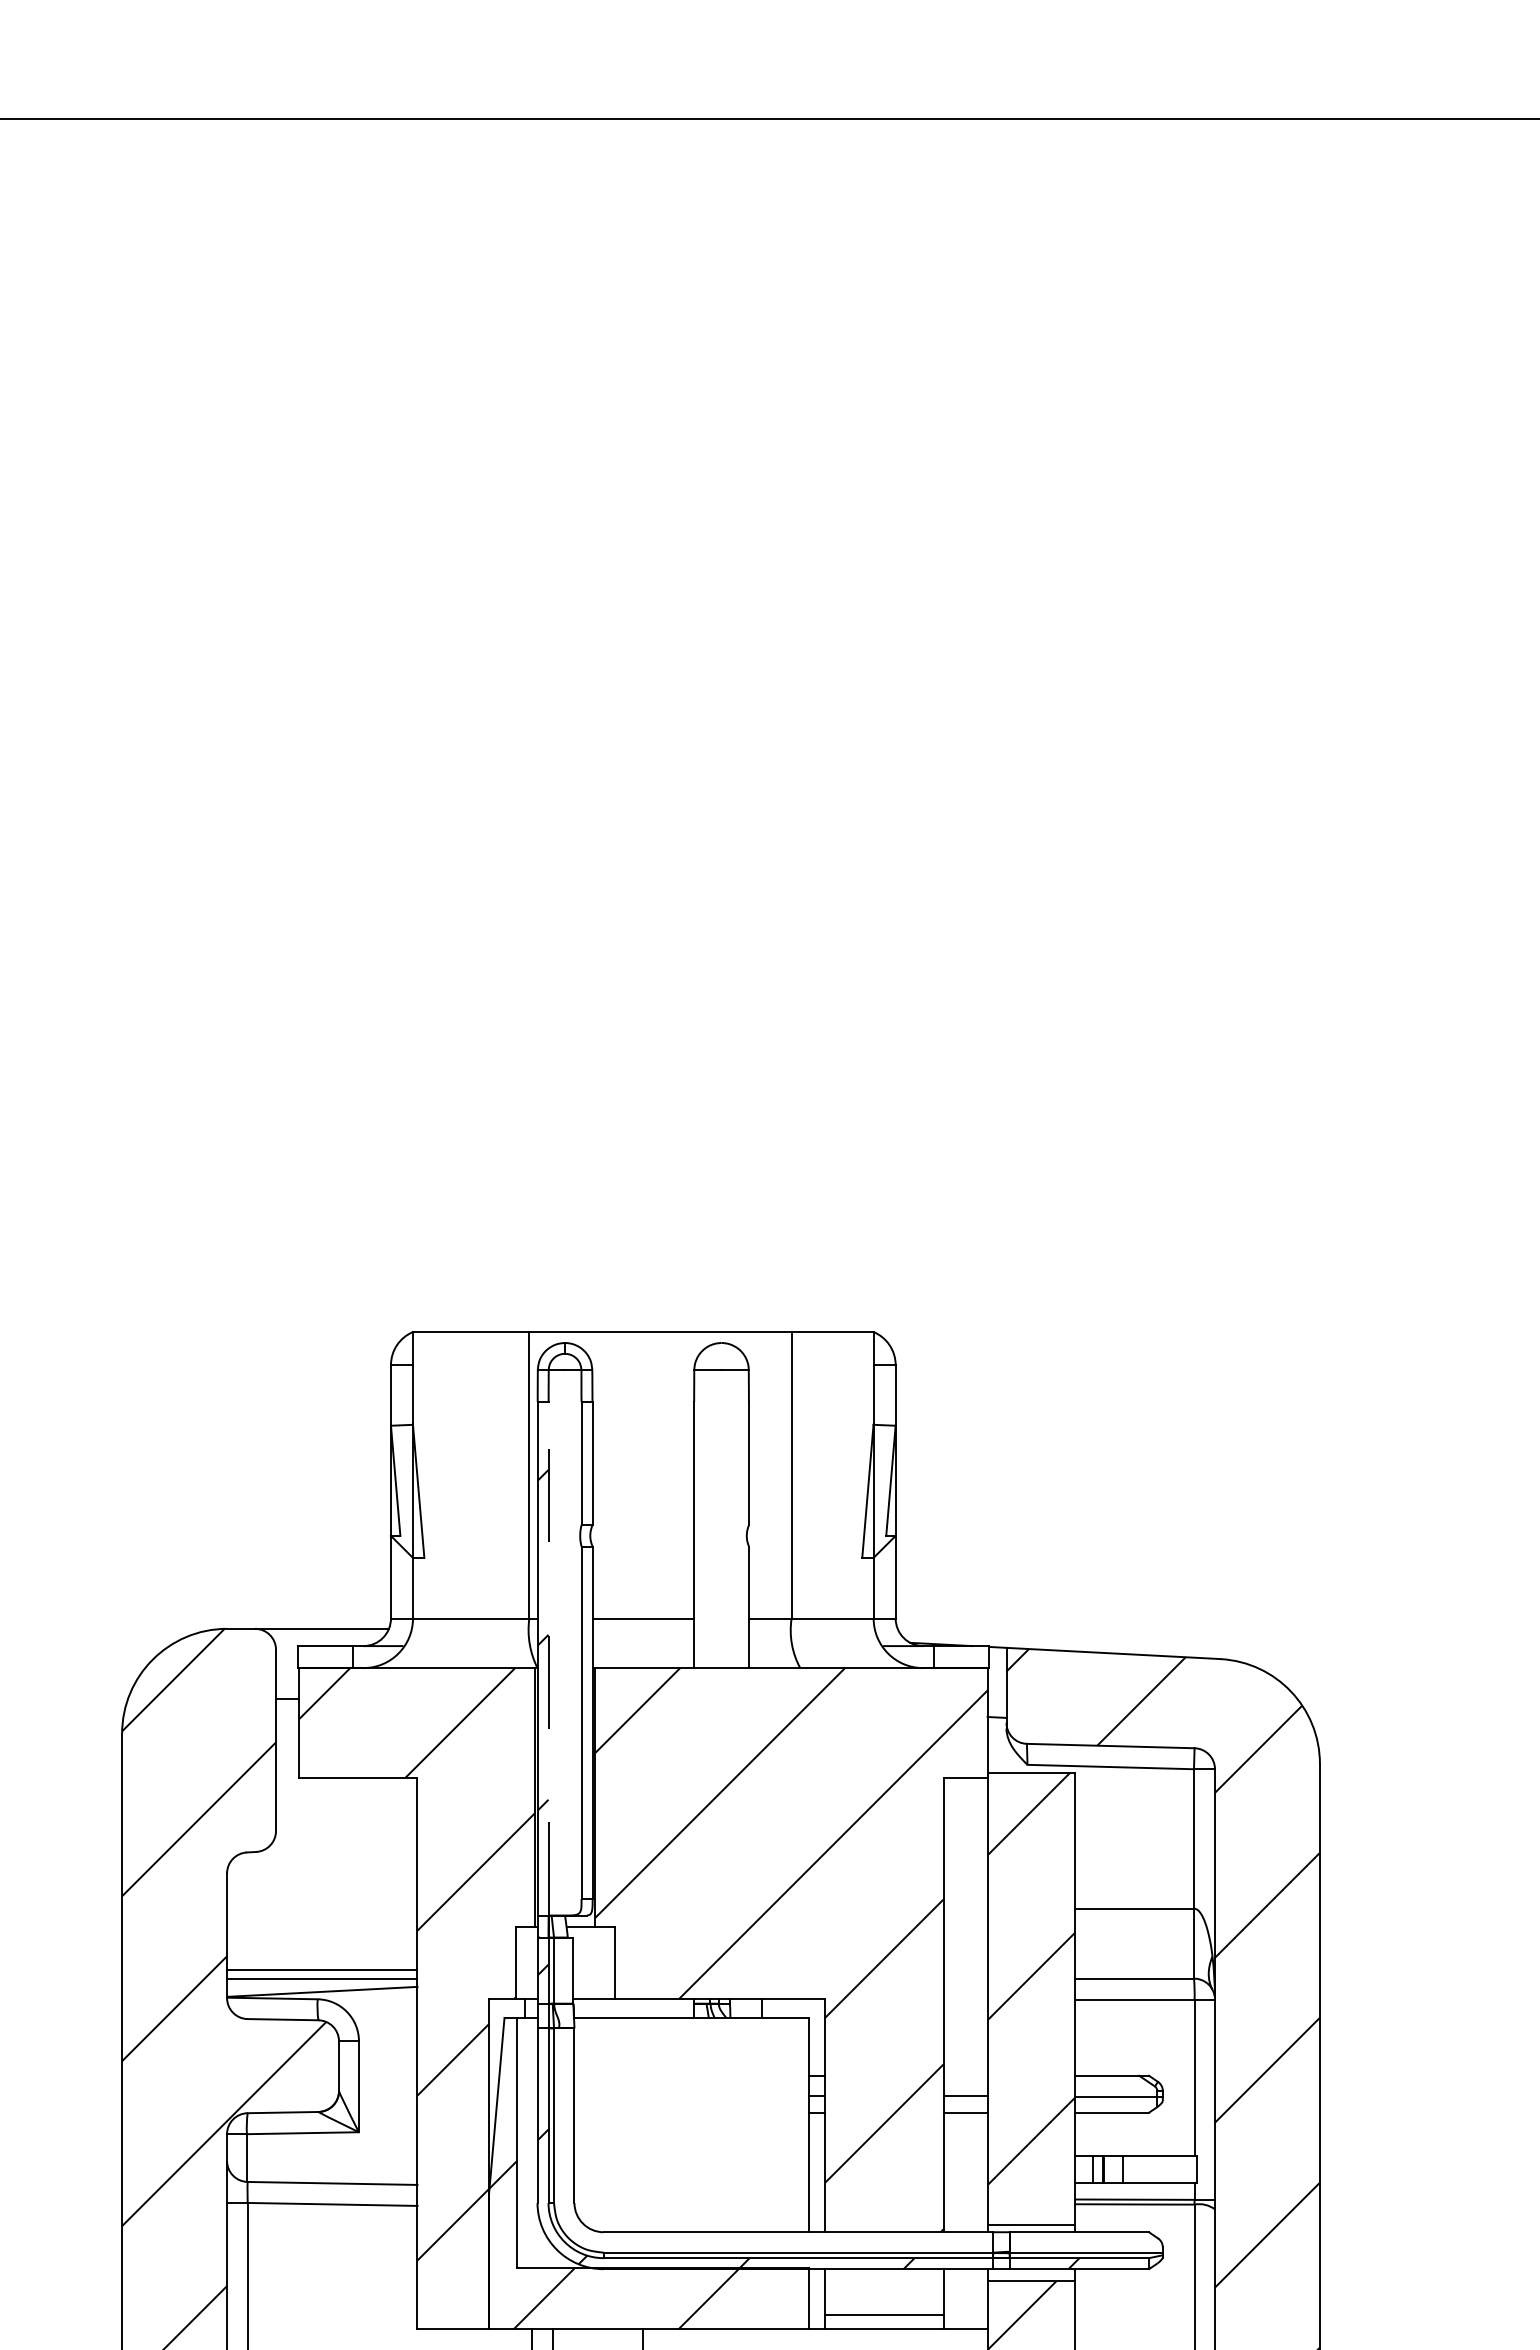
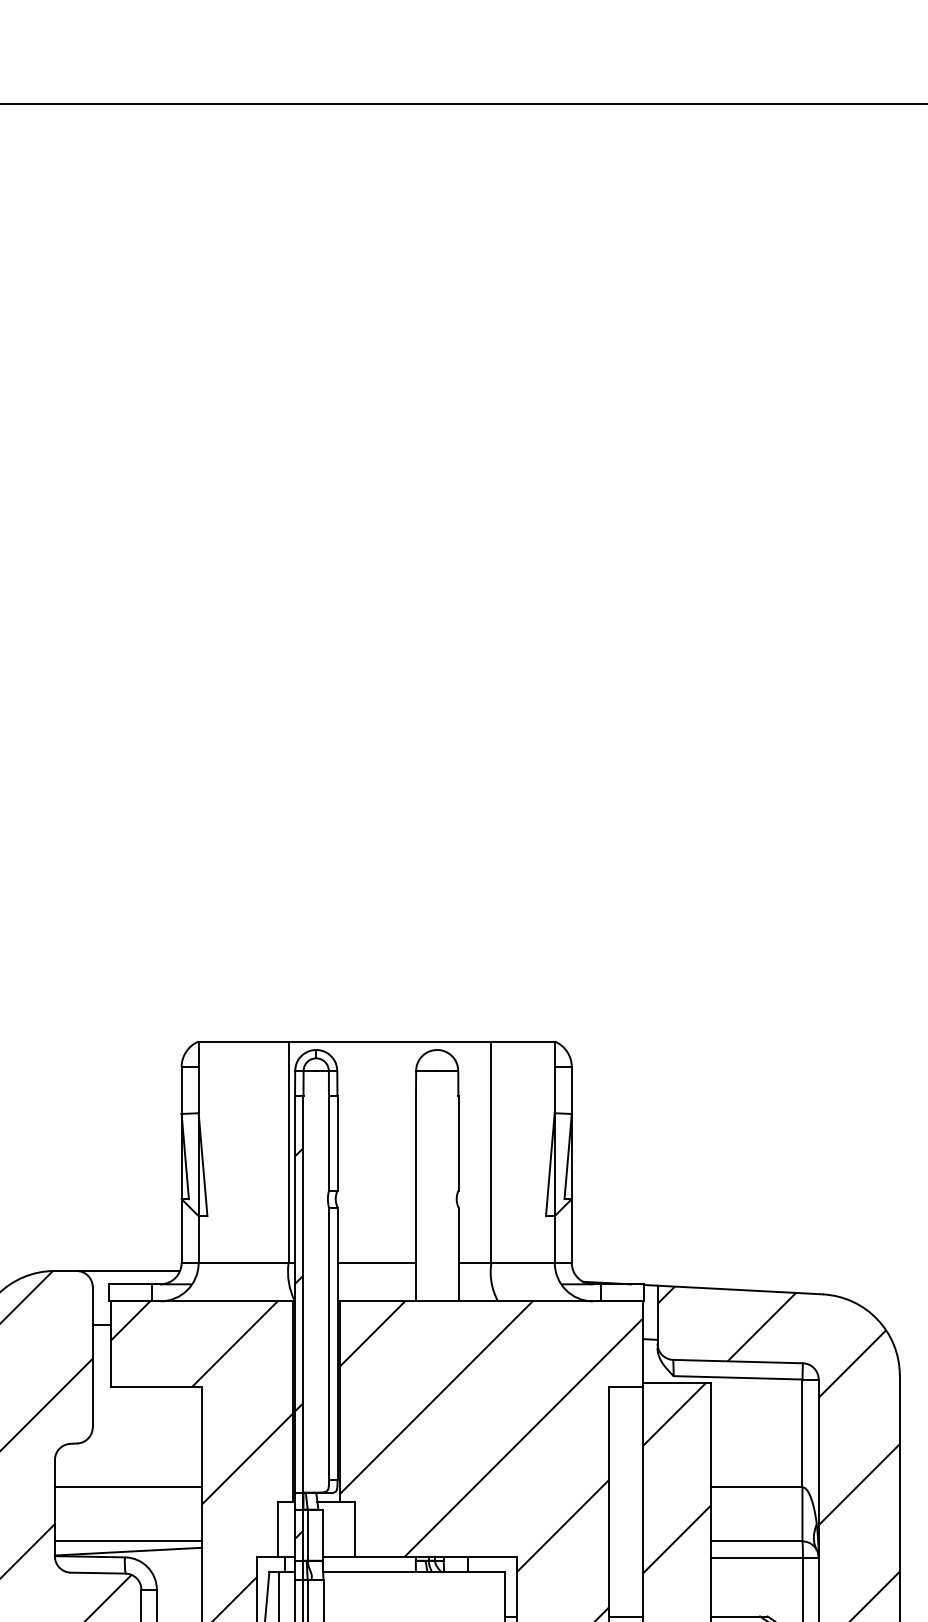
line: (548, 1658) -> (303, 1293), dashed -> solid
line: (322, 1969) -> (128, 1487), moved
line: (965, 2075) -> (625, 1616), added

